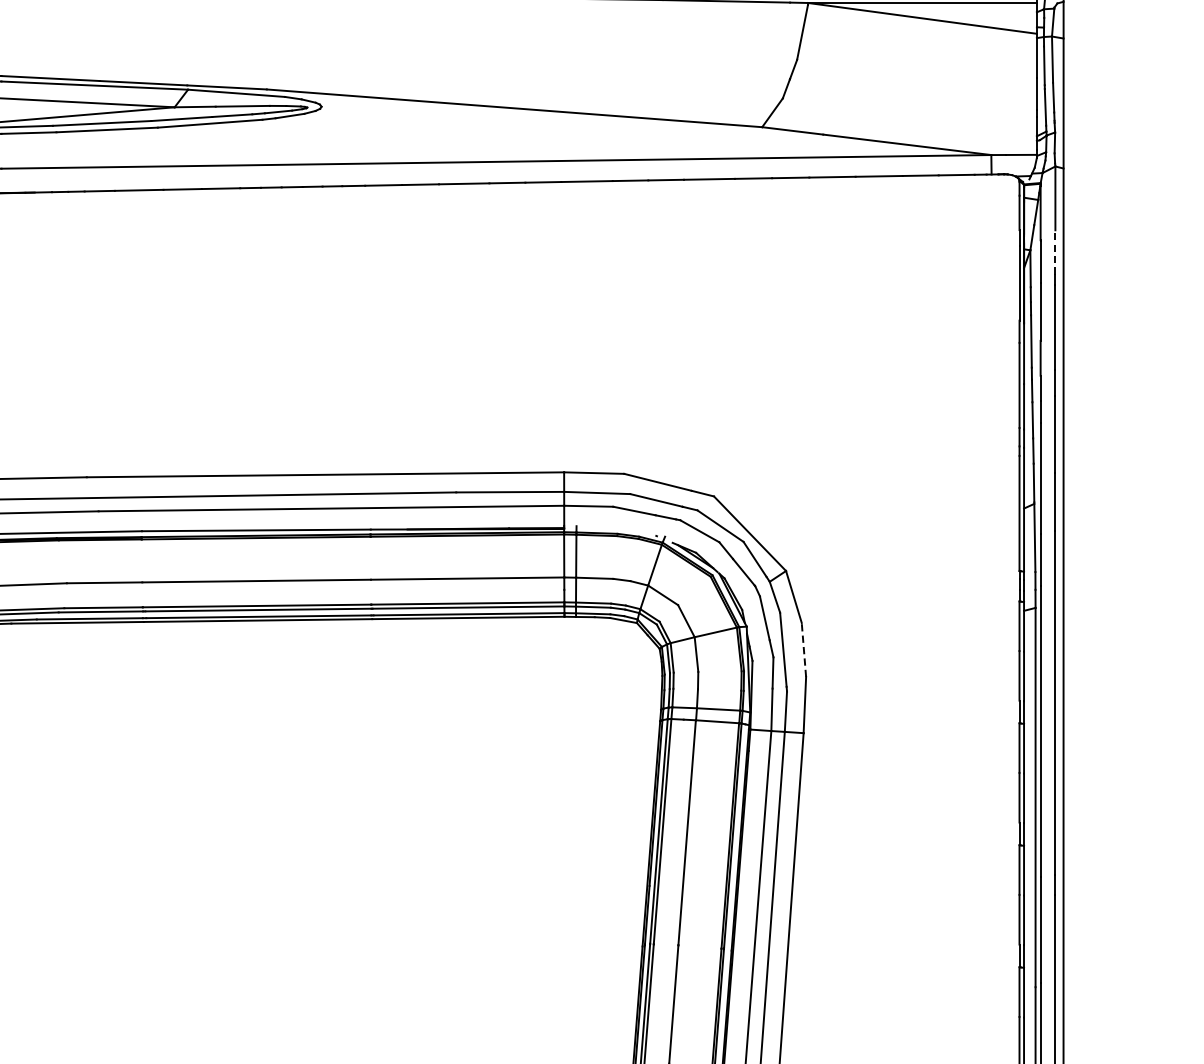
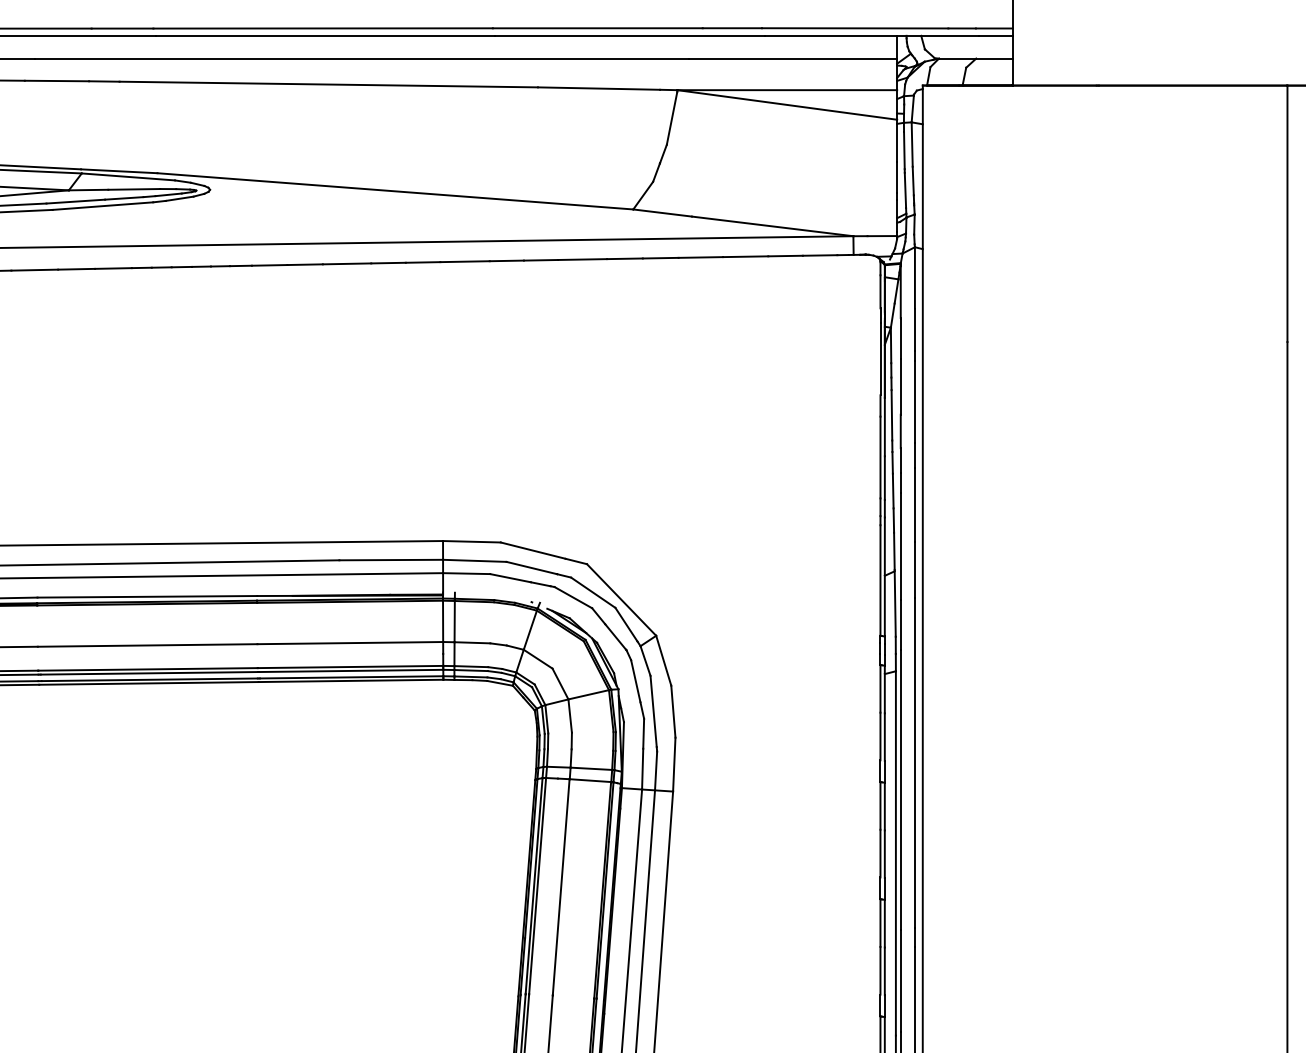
line: (1054, 252) -> (914, 329), dashed -> solid
line: (804, 649) -> (673, 711), dashed -> solid

